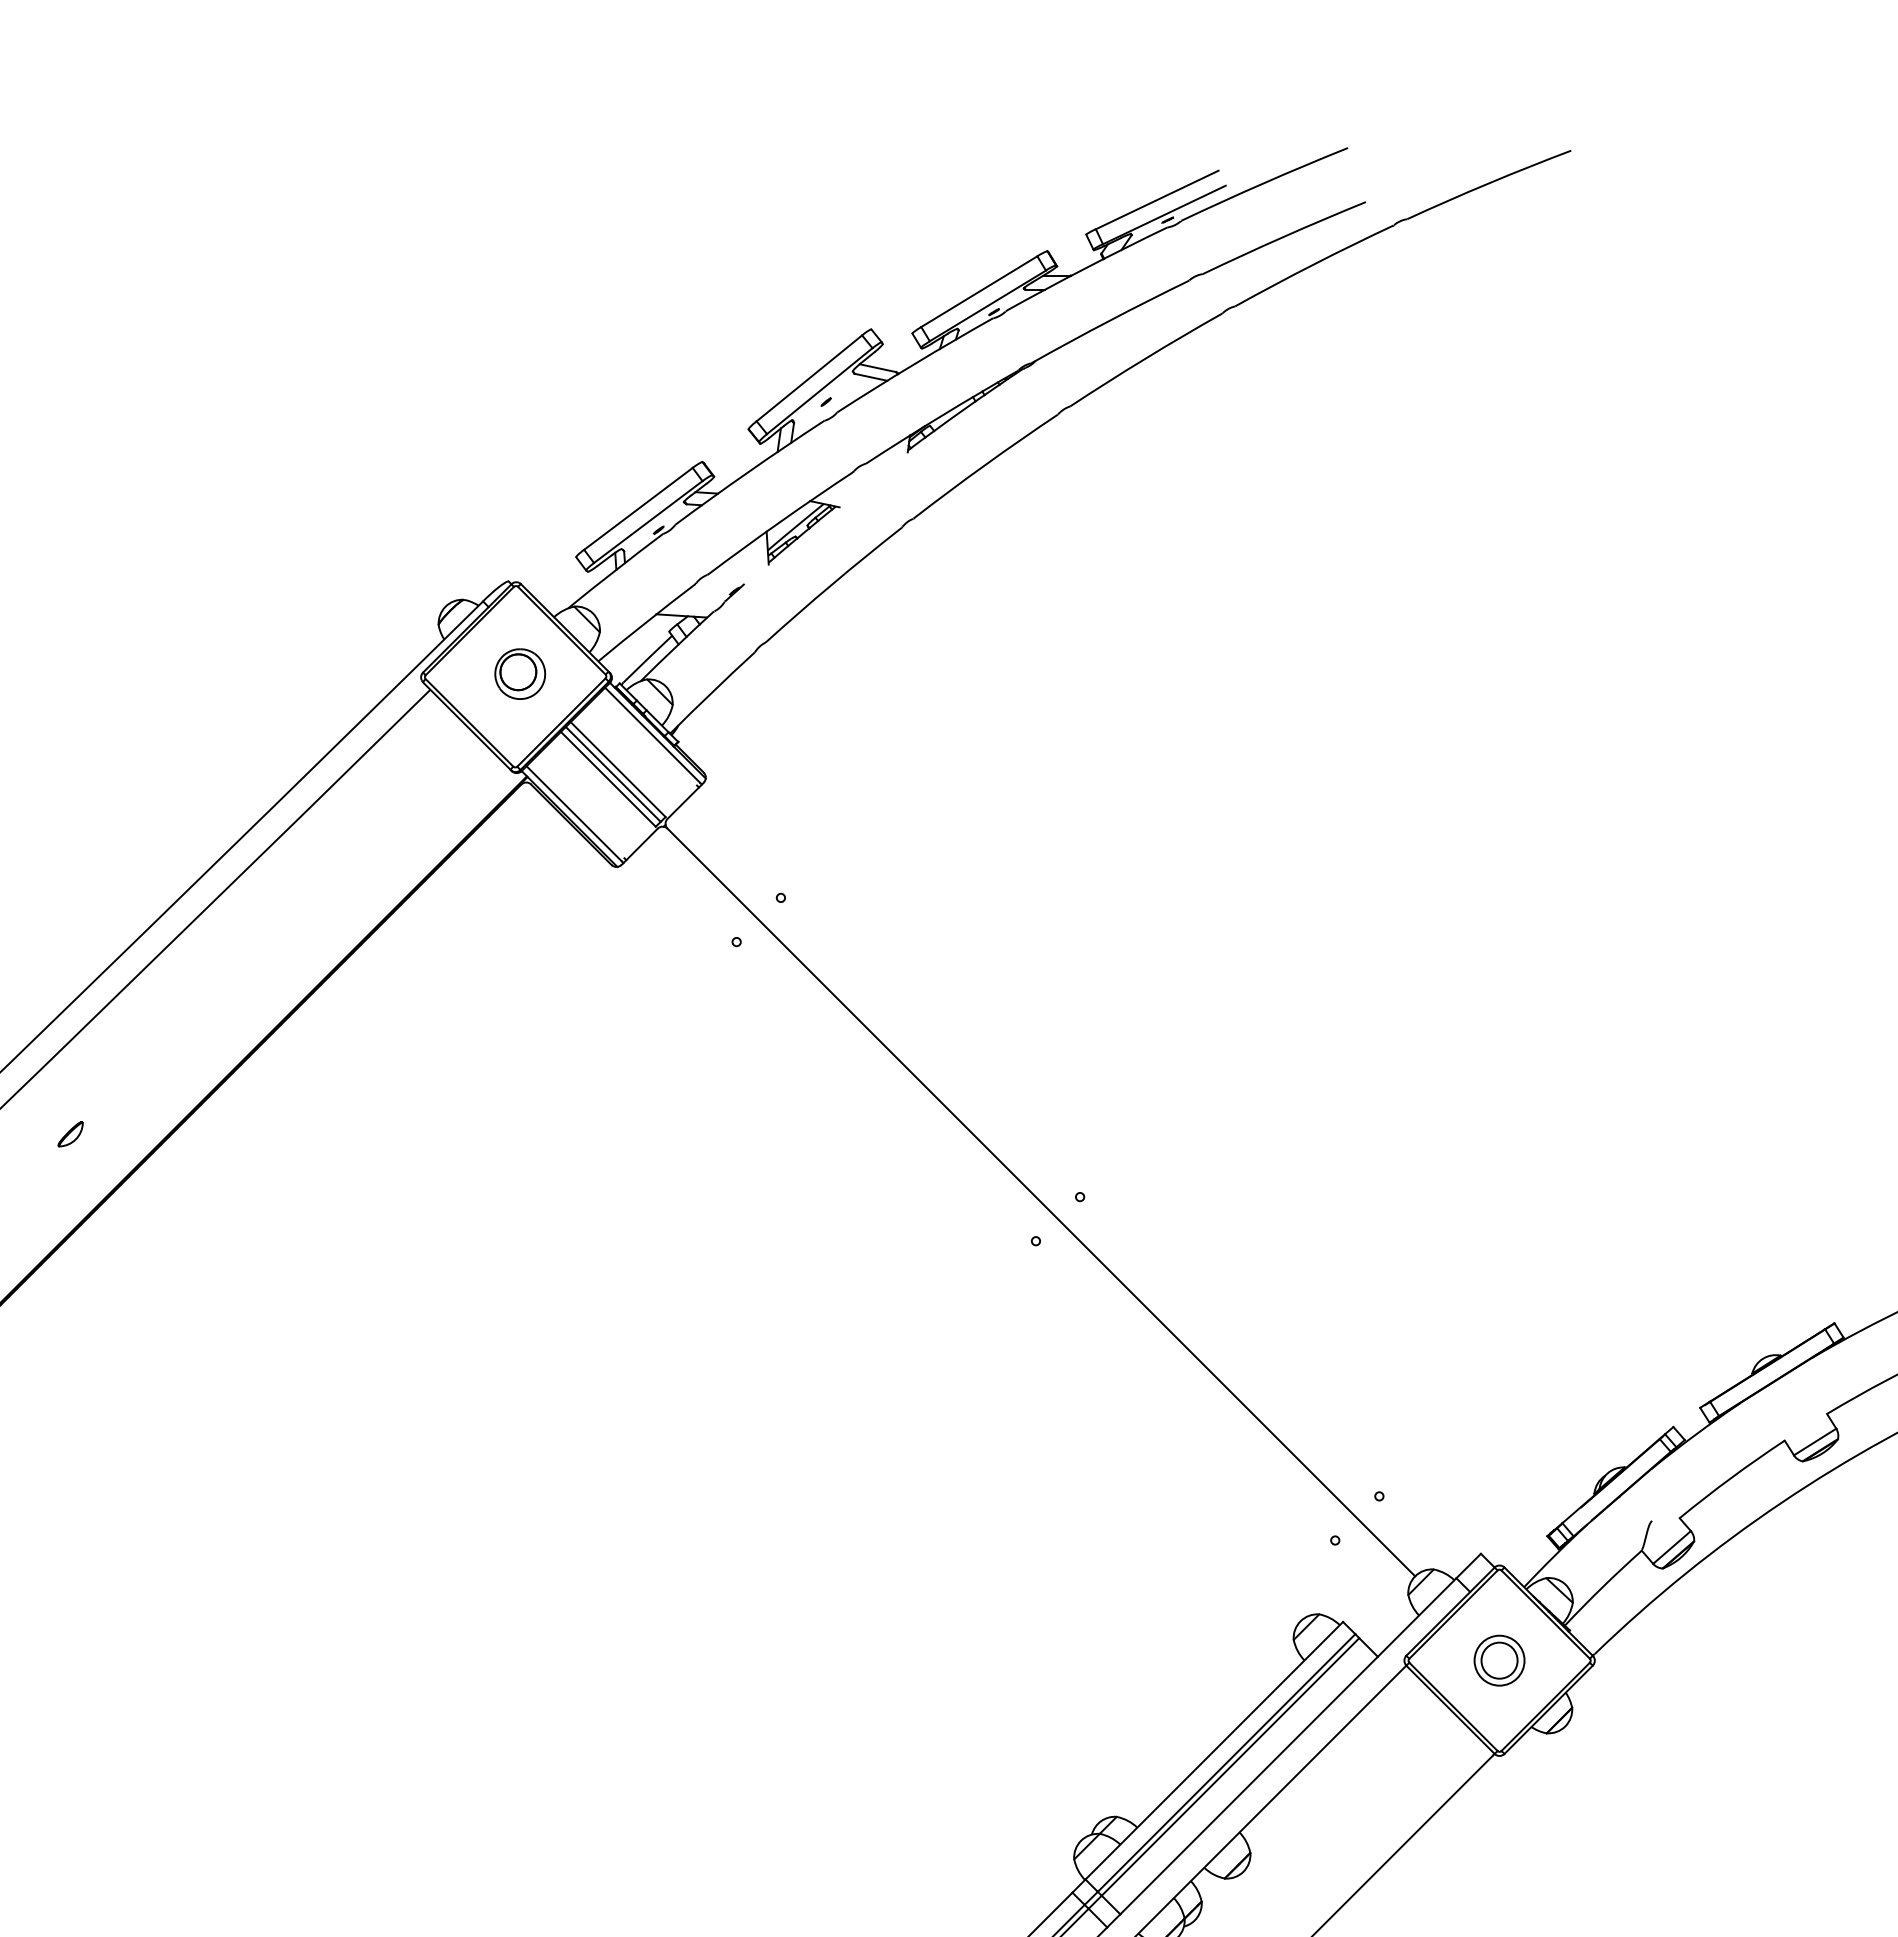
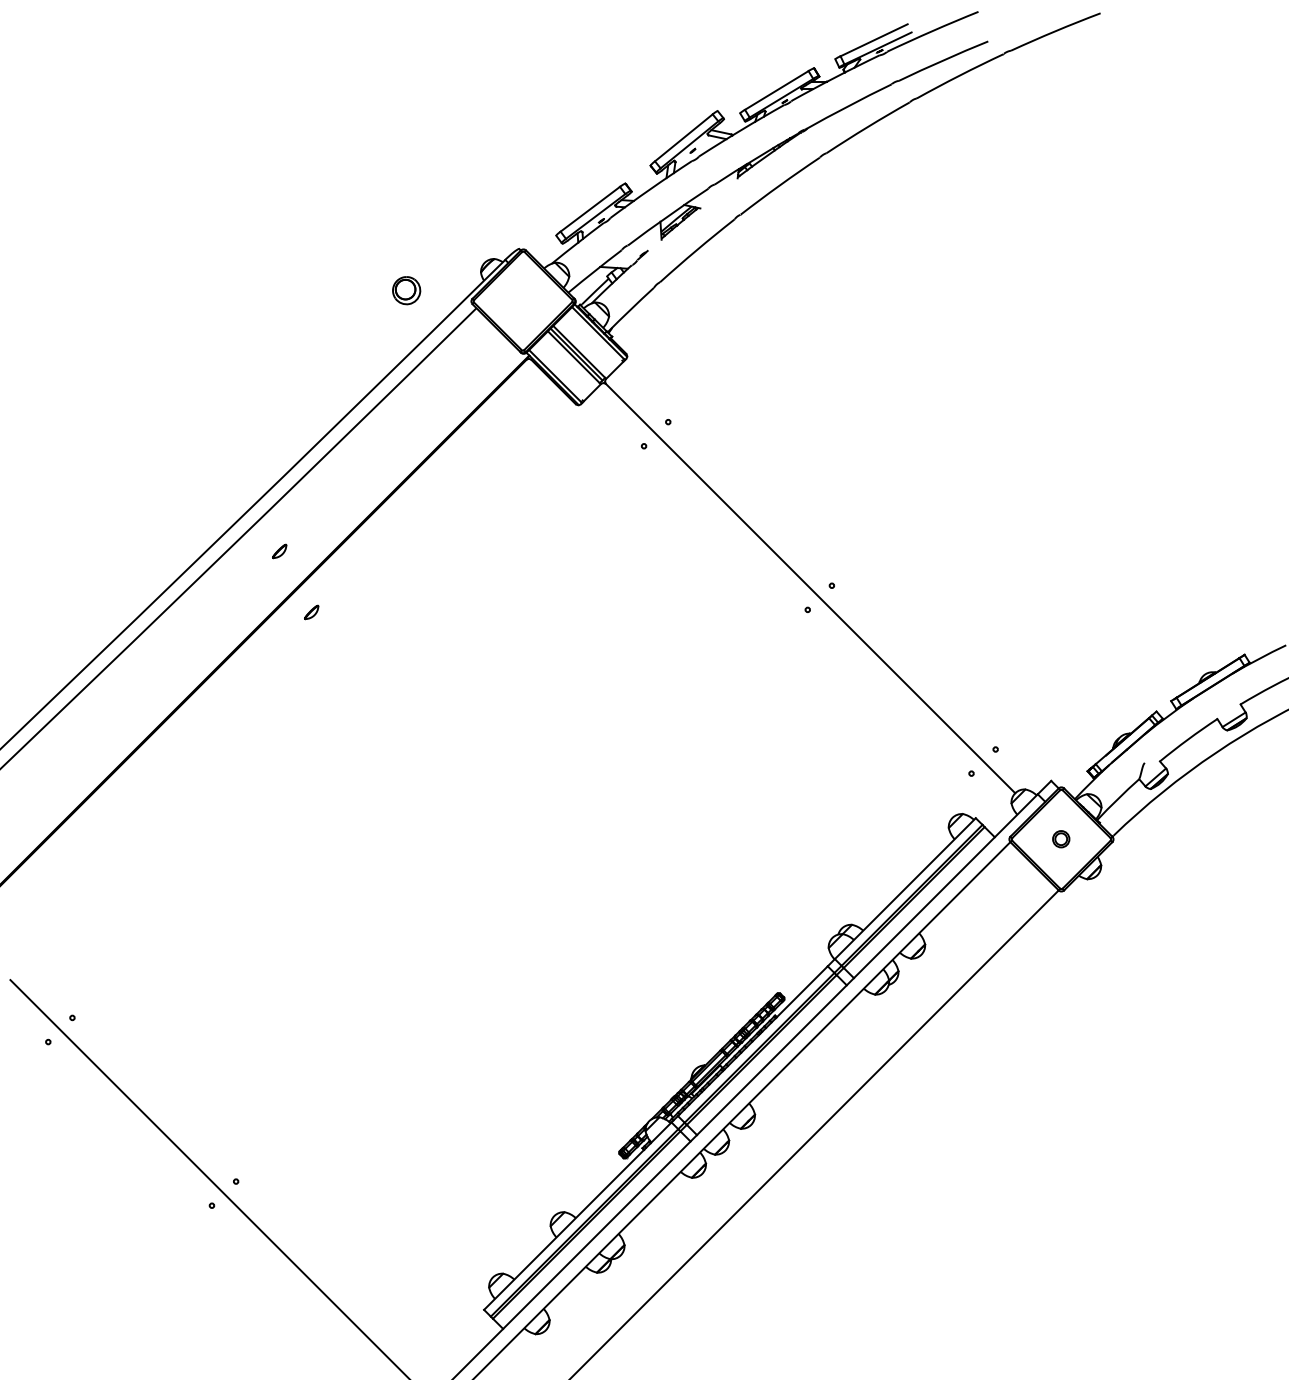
part: (519, 673) -> (406, 290), moved
part: (128, 1245) -> (311, 612), added
part: (1497, 1659) -> (1060, 838), size x0.6

